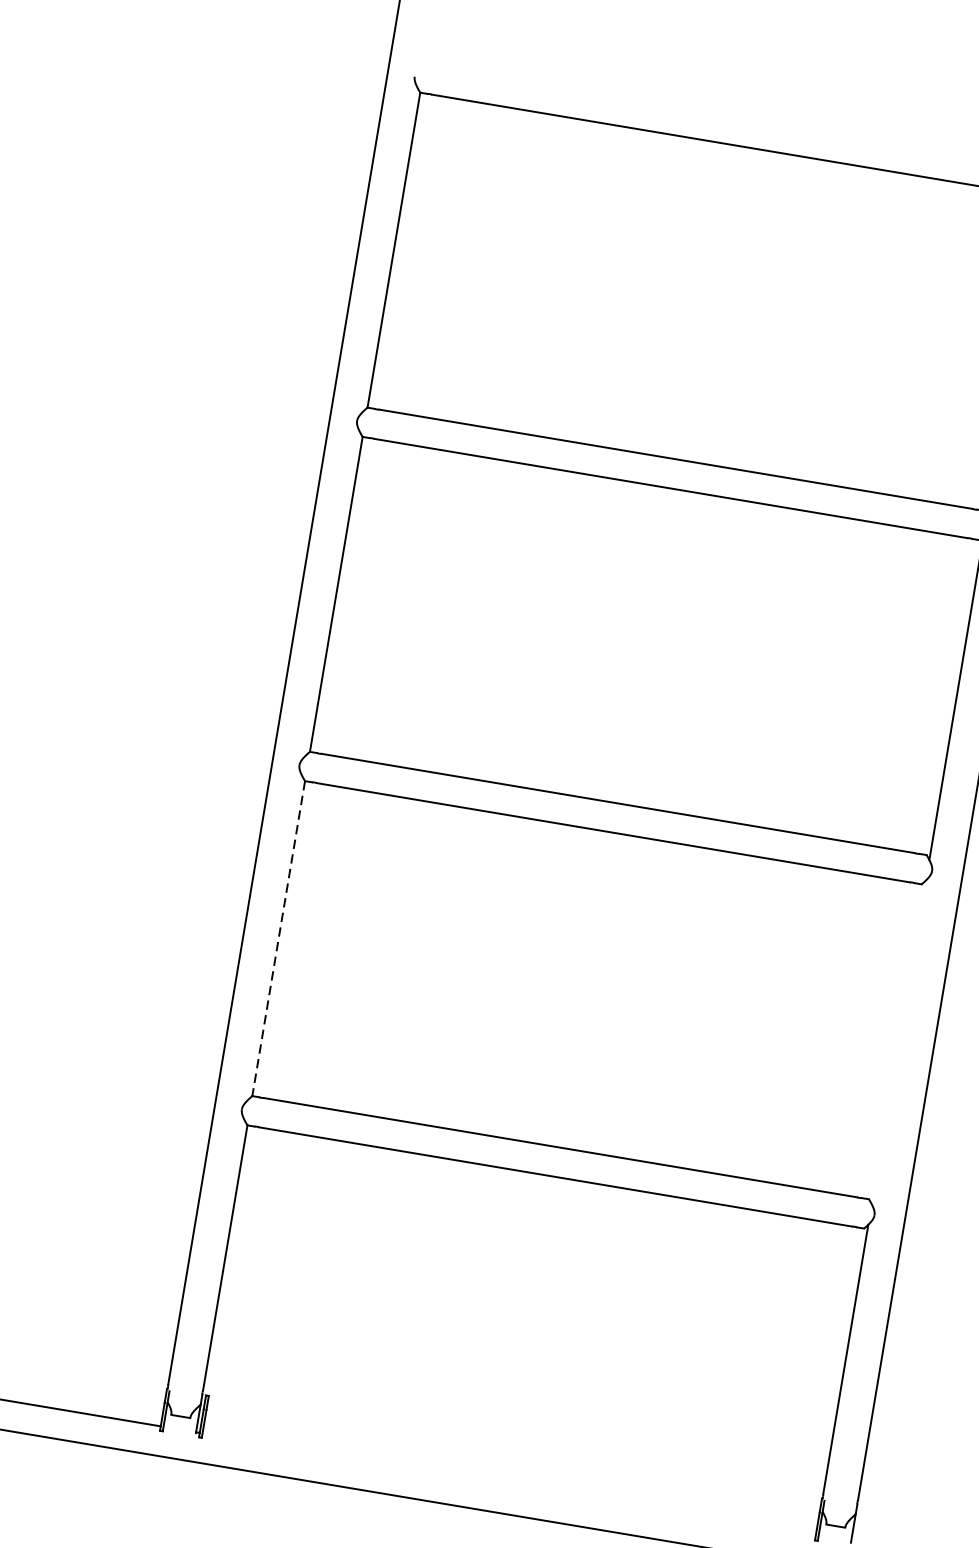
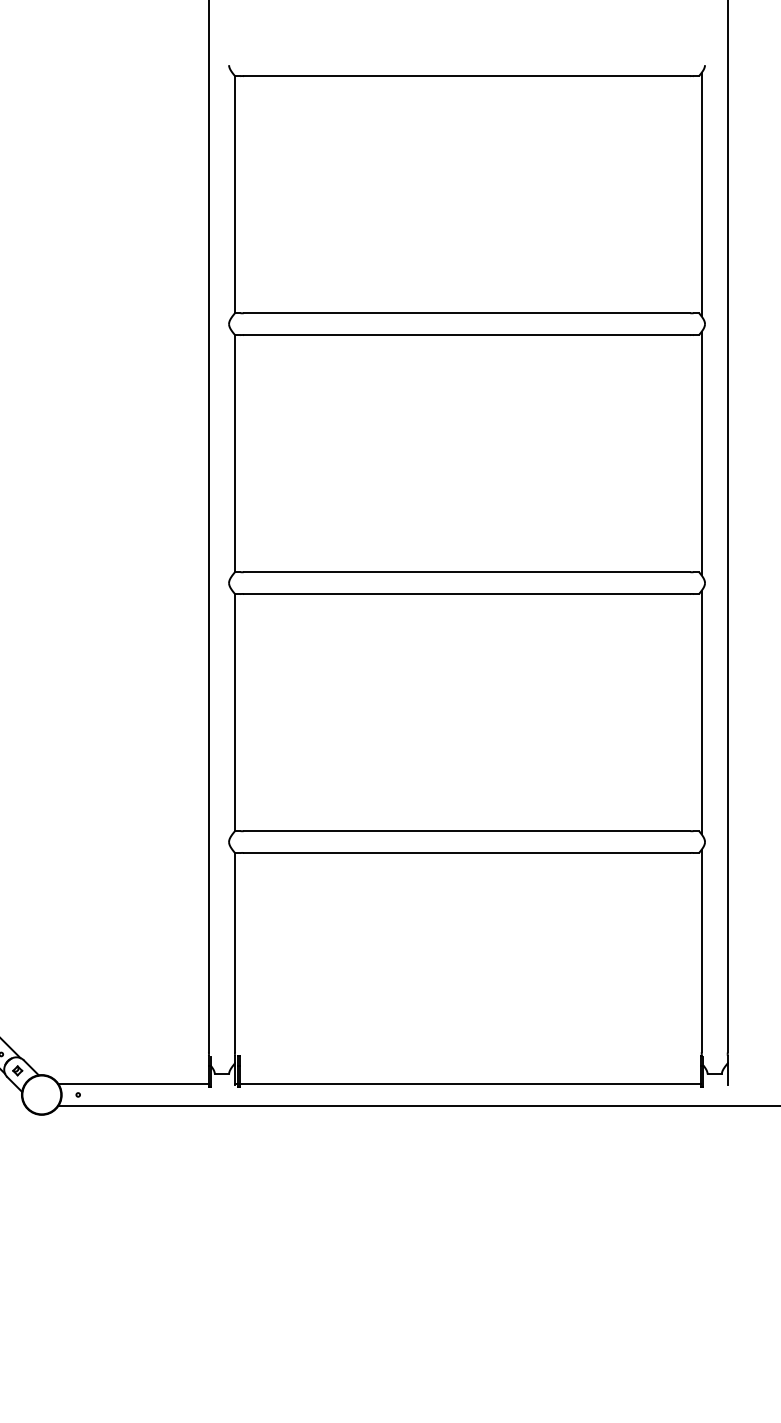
line: (279, 939) -> (235, 713), dashed -> solid
line: (898, 1042) -> (701, 712), added
line: (509, 1484) -> (470, 1083), added

